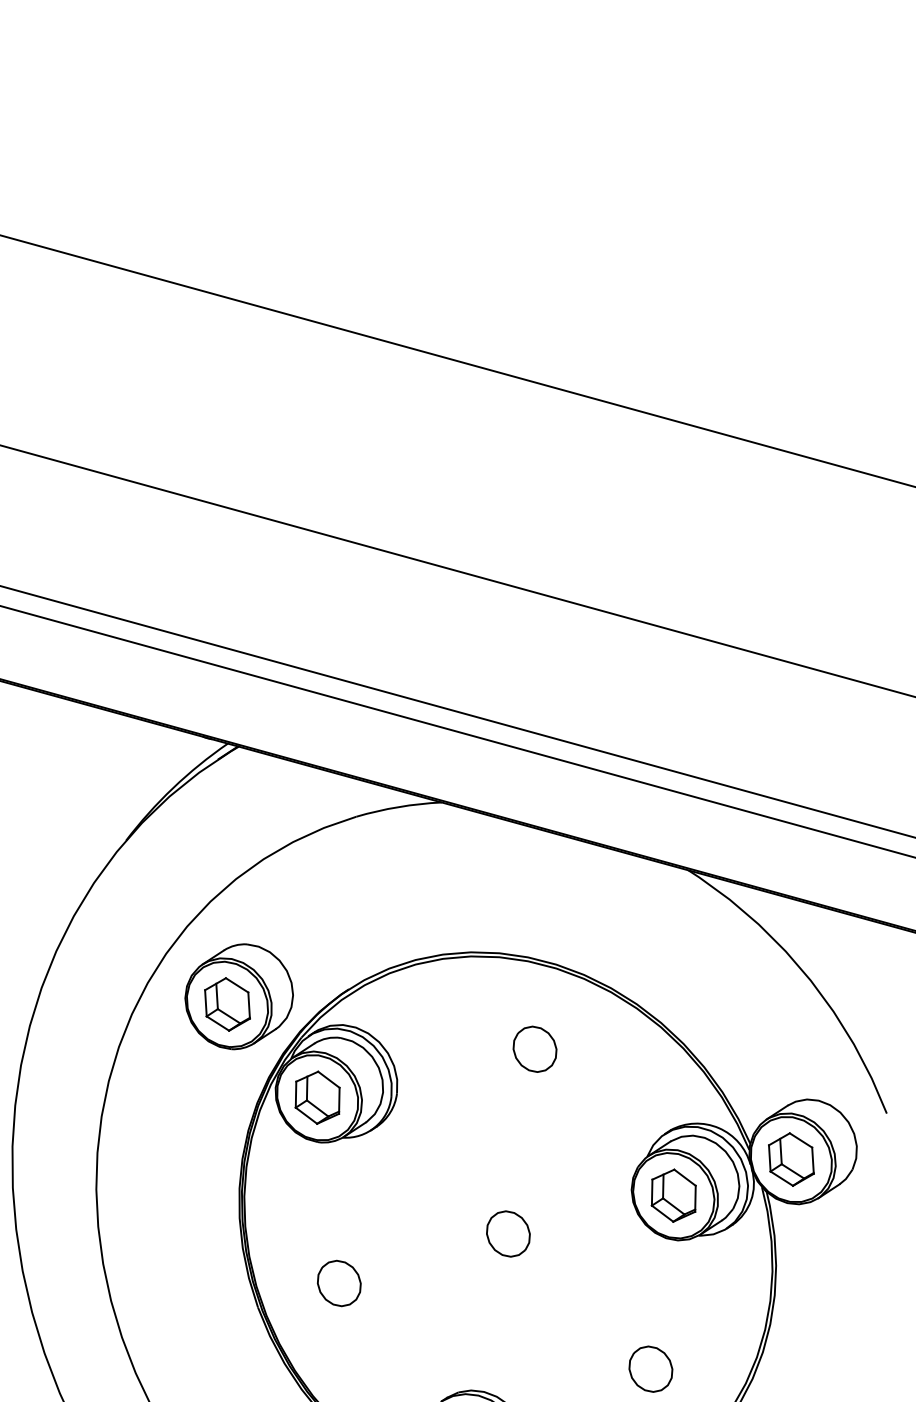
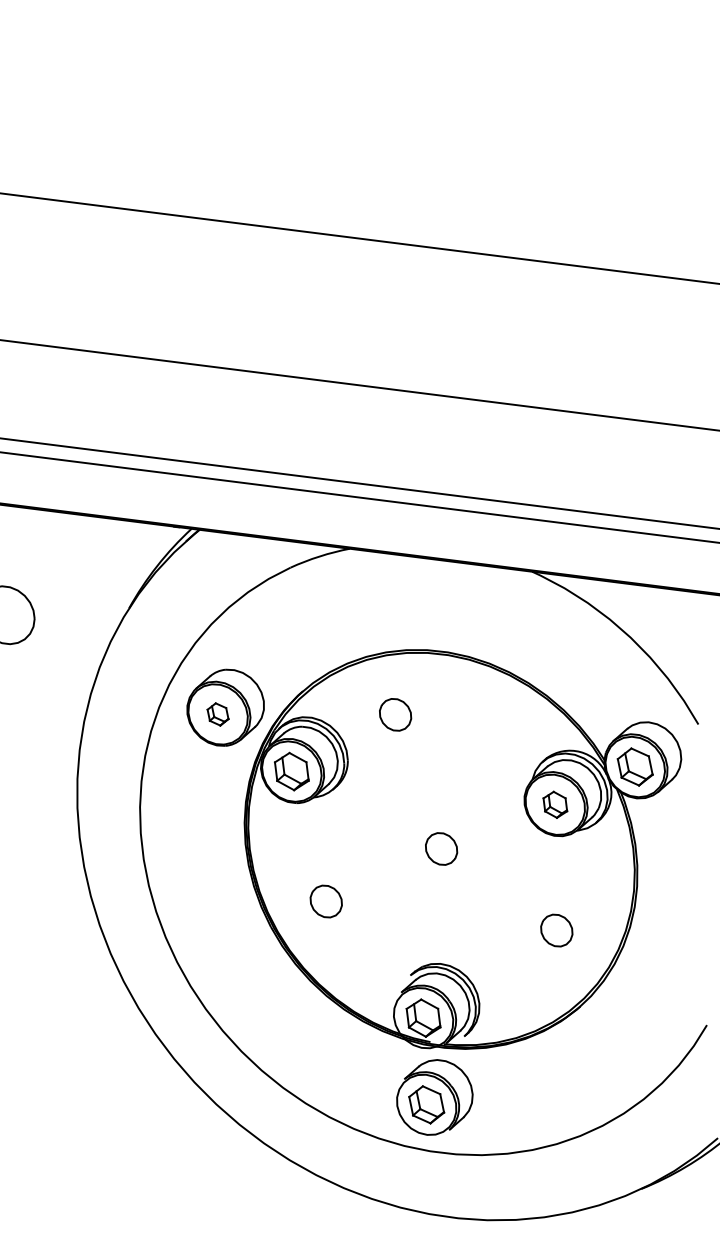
part: (226, 1004) -> (217, 714), size x0.6
part: (535, 1048) -> (395, 714), moved
part: (674, 1195) -> (555, 804), size x0.7

